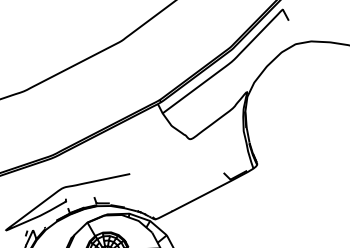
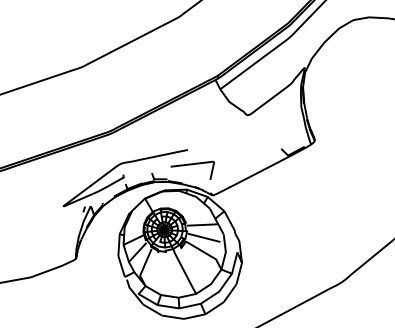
curve: (134, 189) -> (192, 165), added

